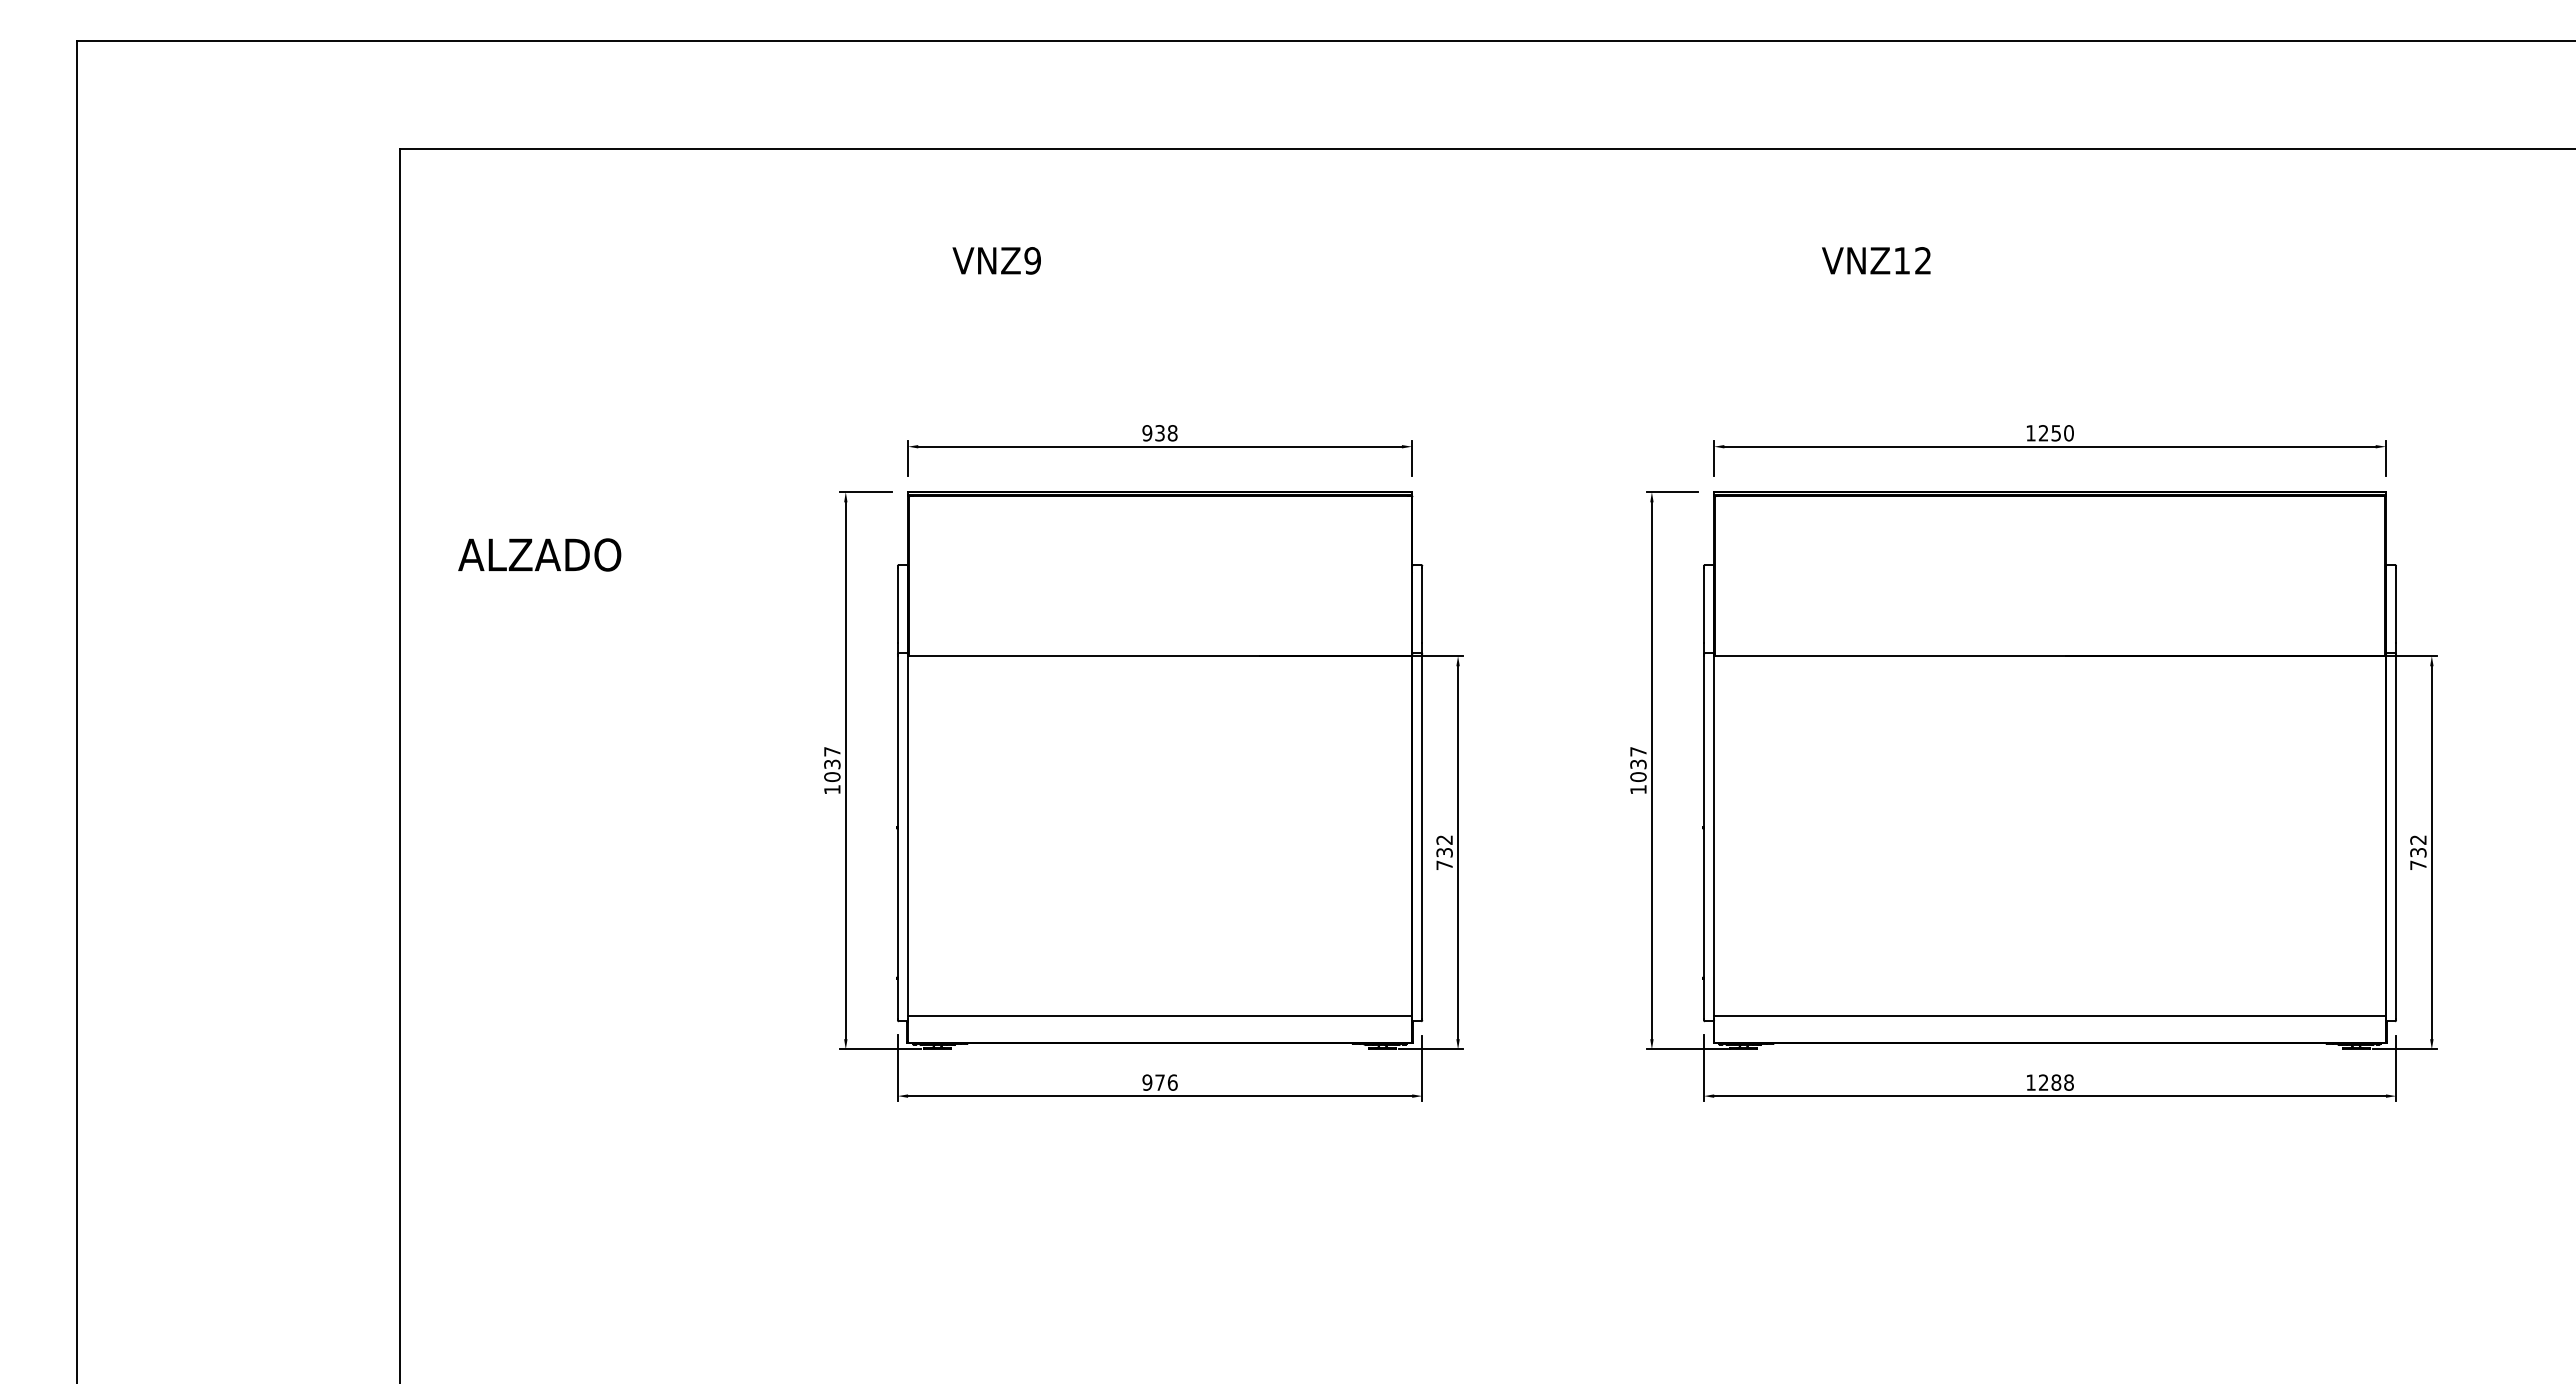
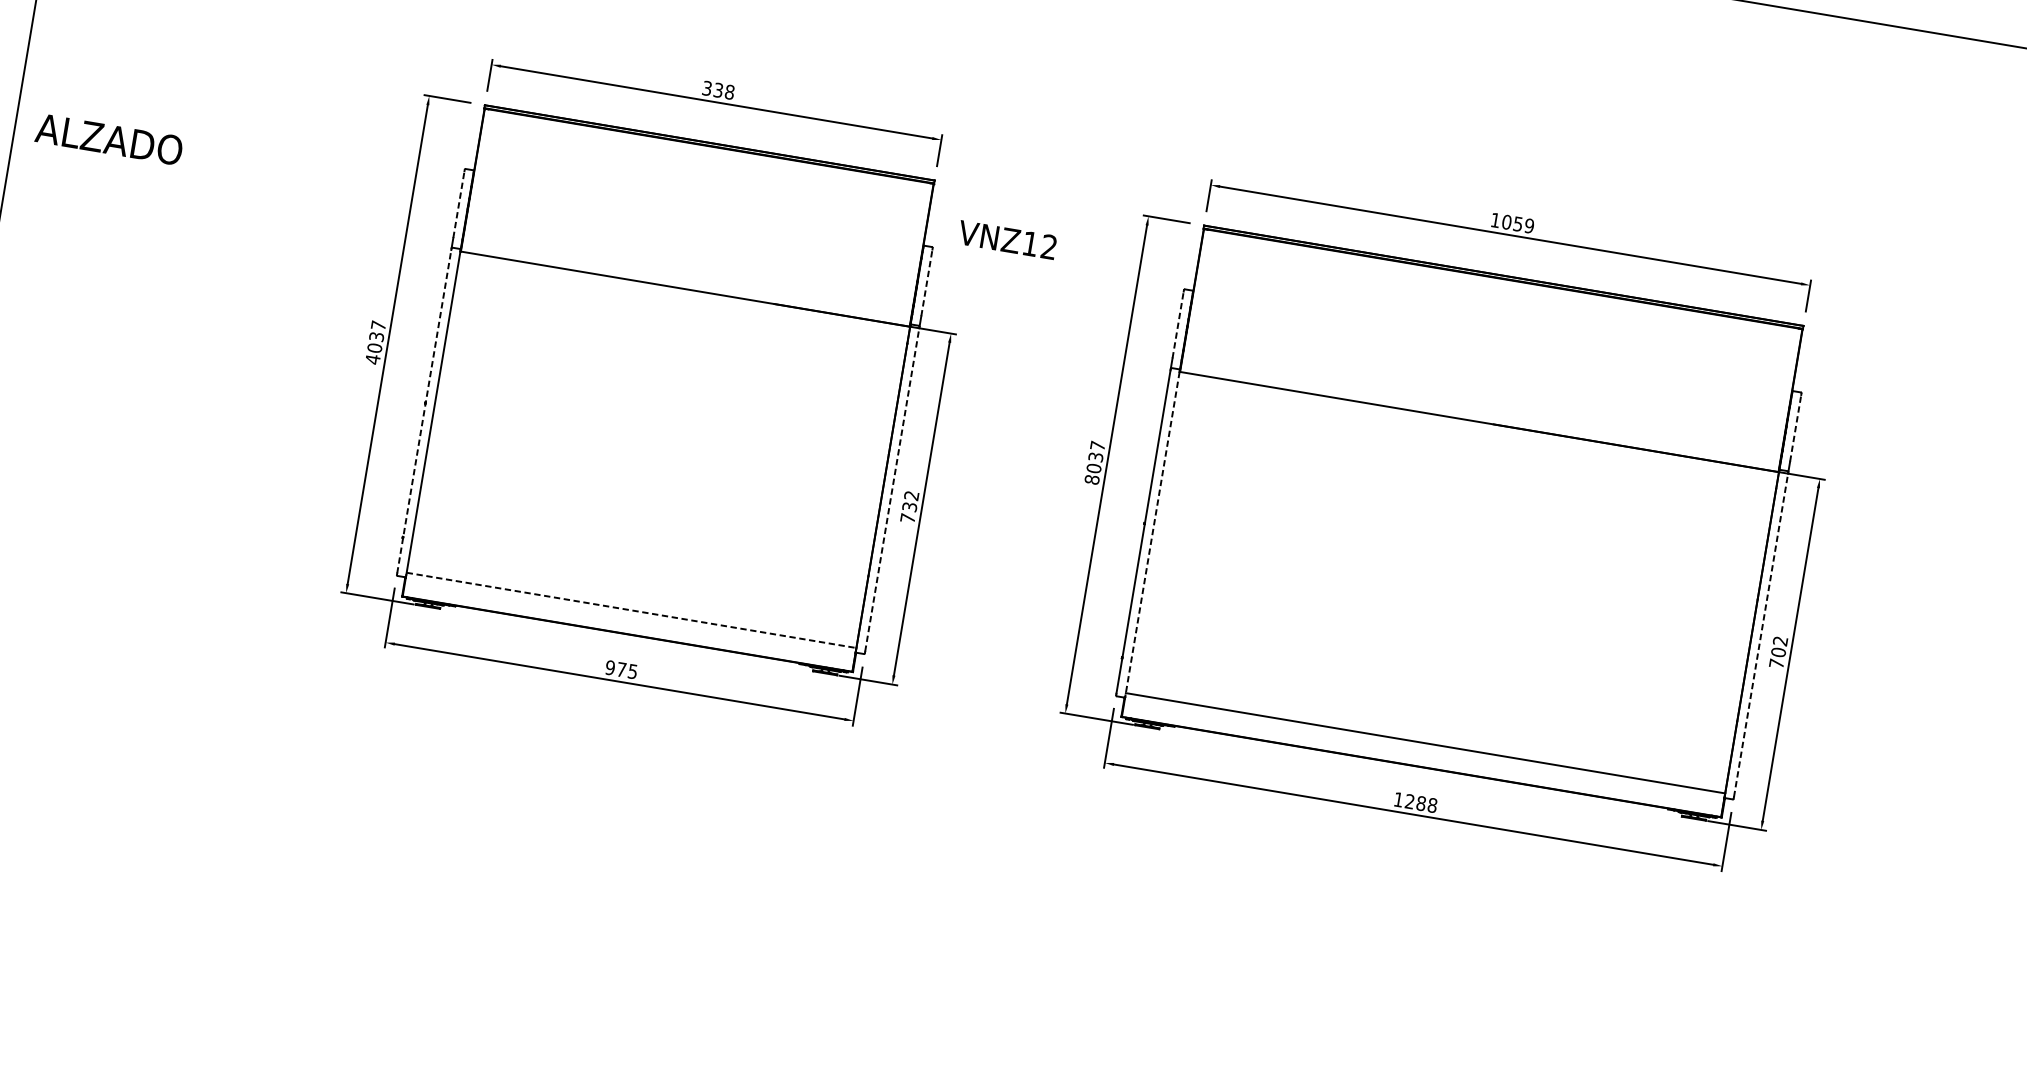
text: (1876, 260) -> (1007, 239), moved
text: (1147, 433) -> (707, 88), 938 -> 338
text: (2055, 433) -> (1517, 224), 1250 -> 1059
text: (539, 554) -> (109, 139), moved
line: (897, 604) -> (458, 203), solid -> dashed
line: (1422, 604) -> (927, 282), solid -> dashed
line: (1703, 604) -> (1177, 324), solid -> dashed
line: (2396, 604) -> (1796, 427), solid -> dashed
text: (832, 789) -> (373, 359), 1037 -> 4037
text: (1638, 789) -> (1092, 479), 1037 -> 8037
line: (897, 836) -> (424, 410), solid -> dashed
line: (1422, 836) -> (892, 489), solid -> dashed
line: (2396, 836) -> (1761, 634), solid -> dashed
line: (1714, 837) -> (1152, 533), solid -> dashed
text: (2418, 852) -> (1778, 652), 732 -> 702
line: (1160, 1016) -> (631, 610), solid -> dashed
text: (1172, 1082) -> (632, 671), 976 -> 975

